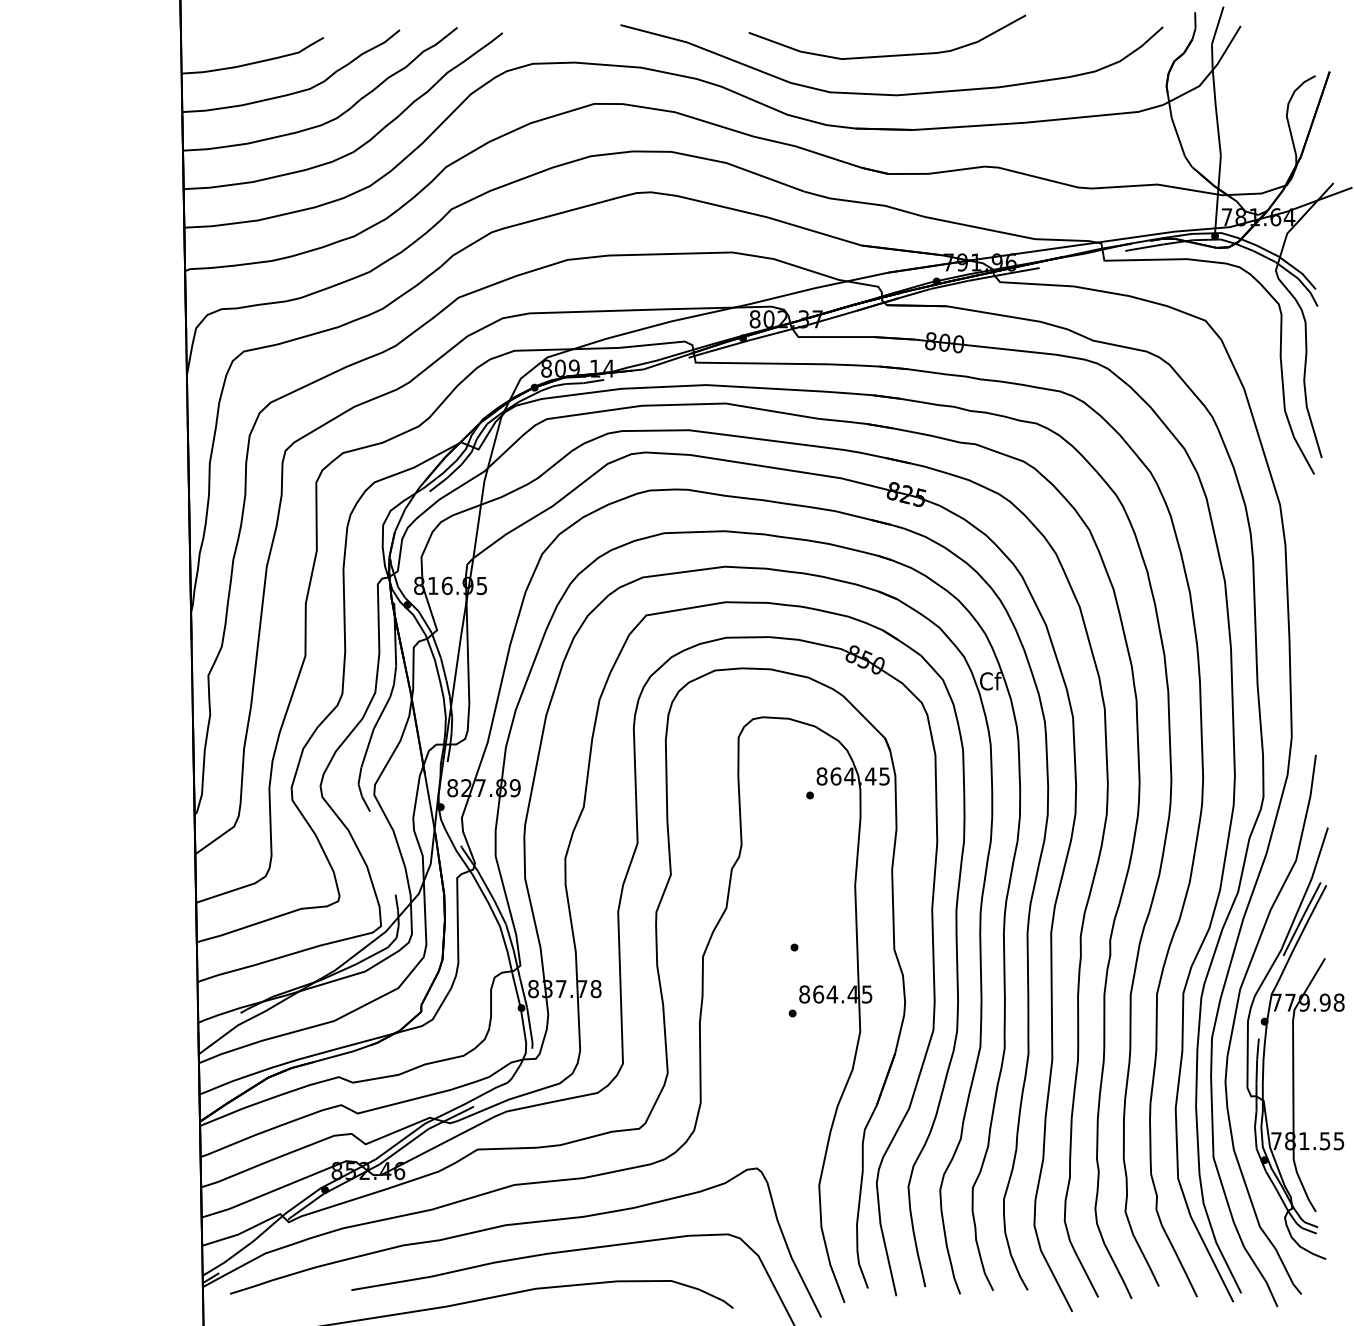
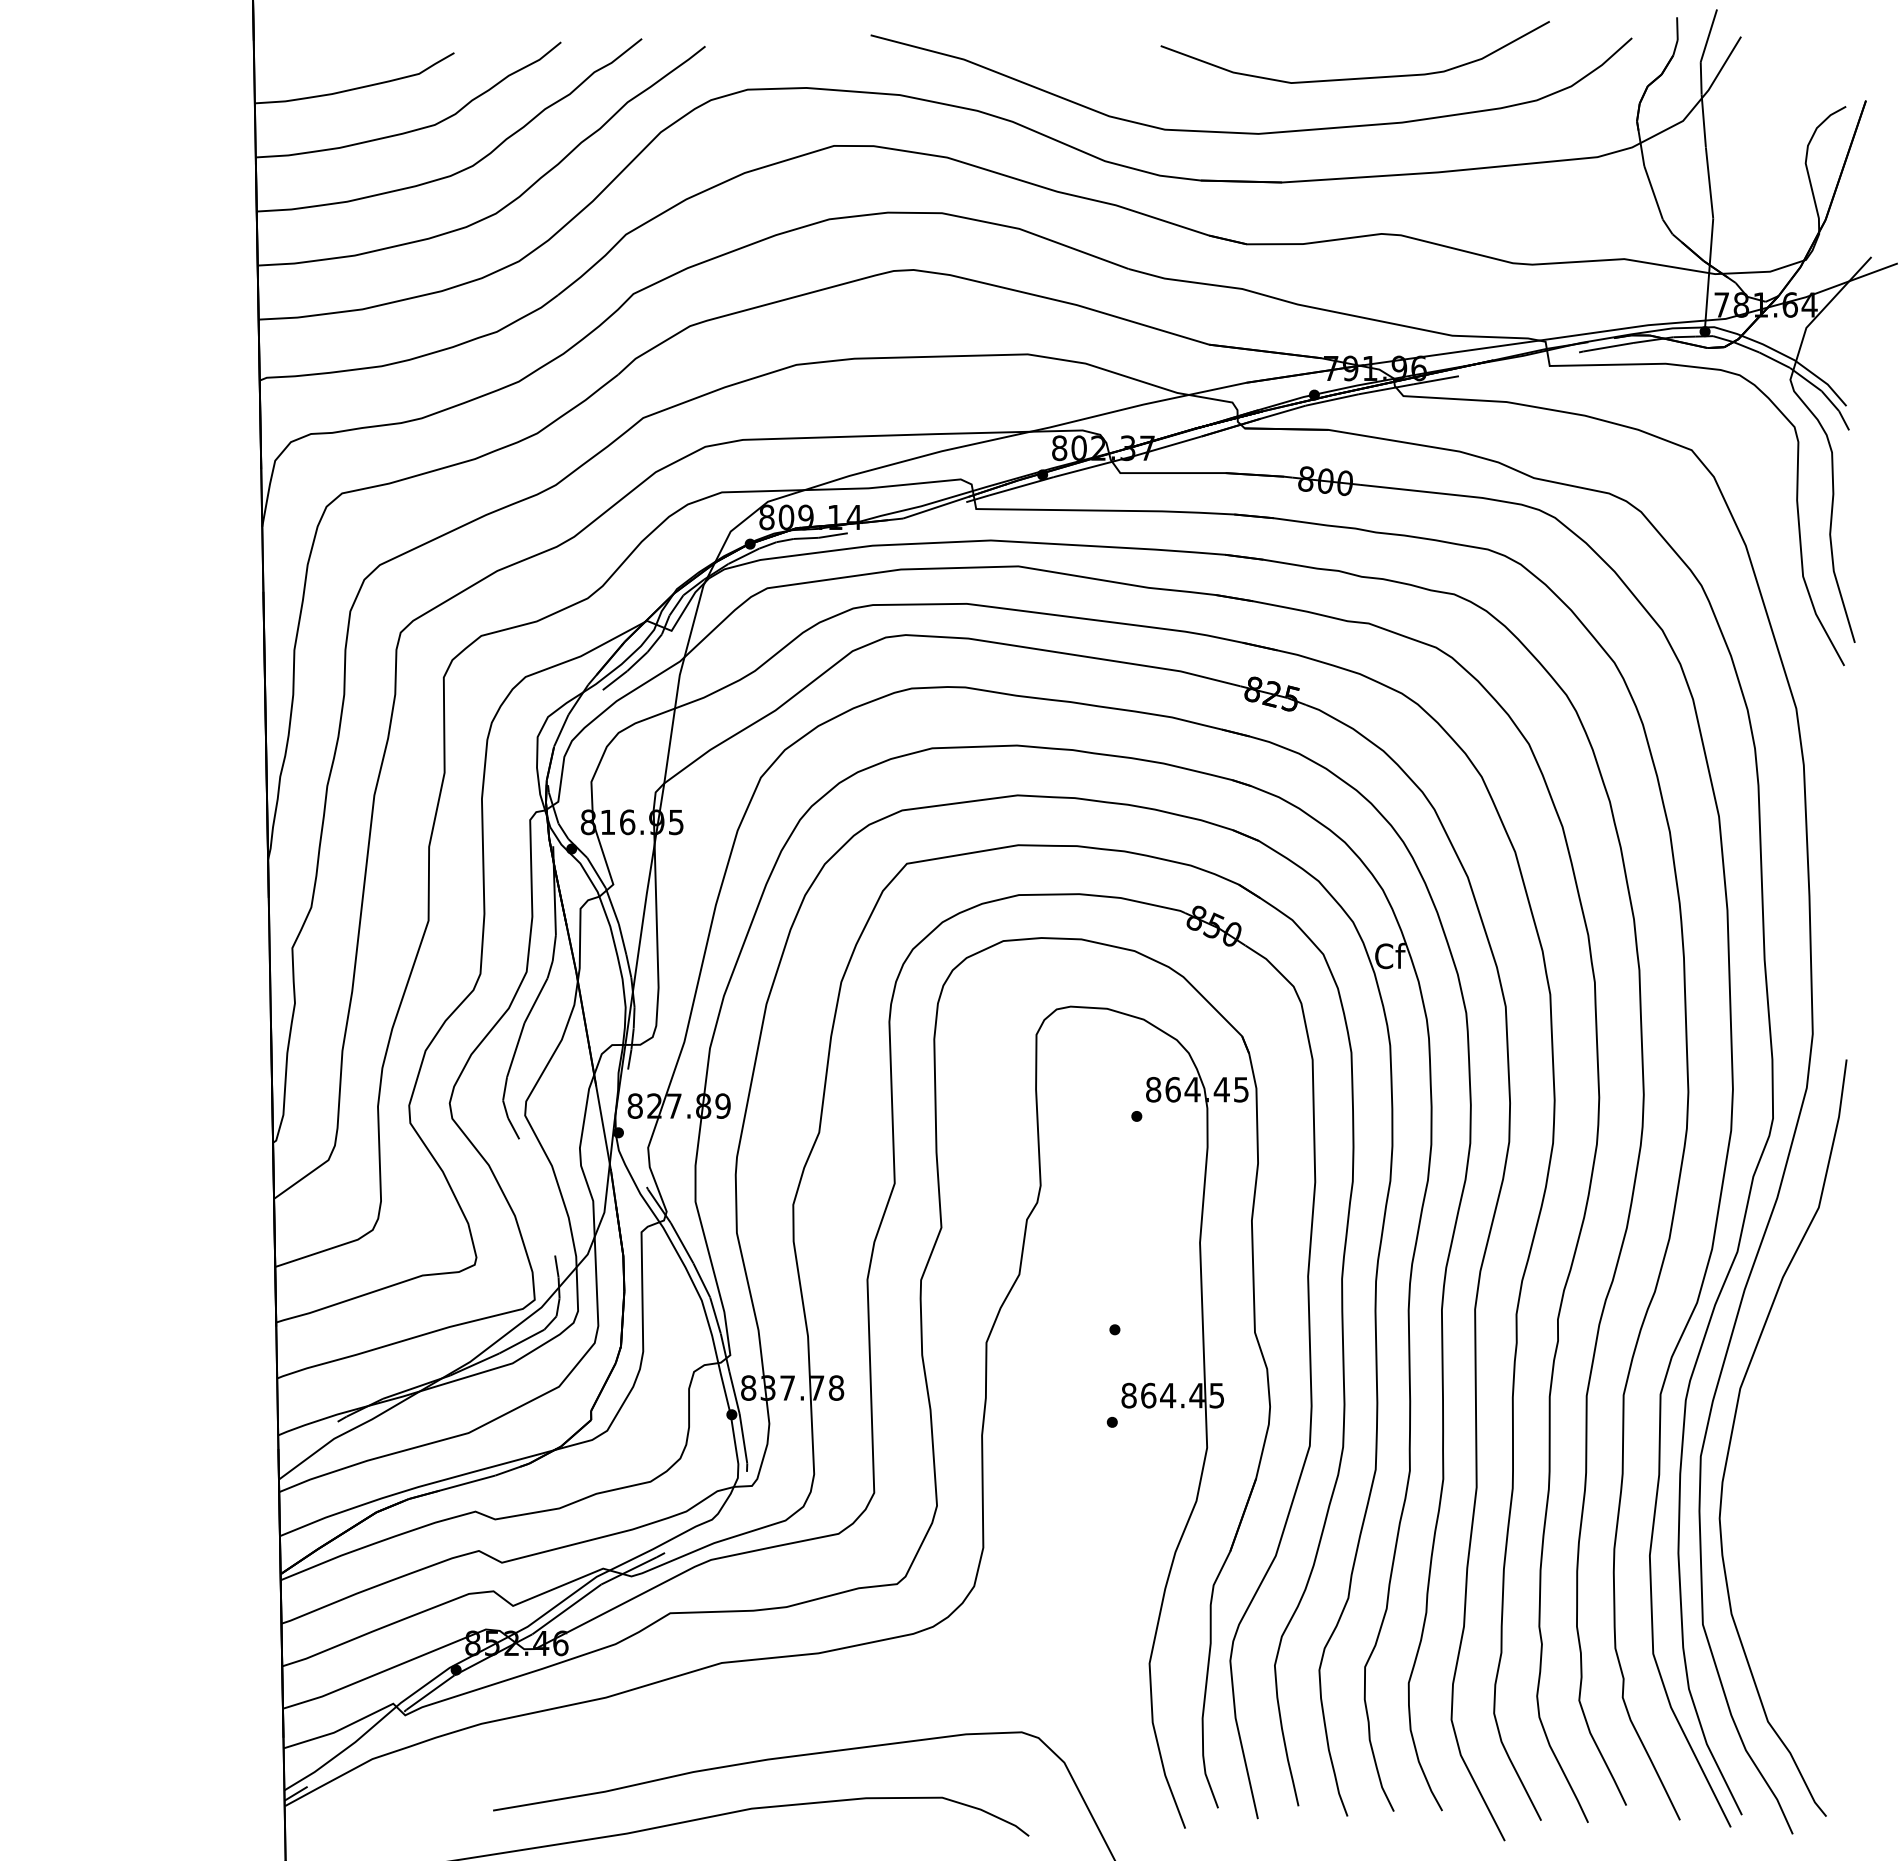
curve: (888, 55) -> (1357, 77), moved
part: (1295, 1043) -> (1817, 1464), removed
curve: (520, 1224) -> (730, 1718), removed

